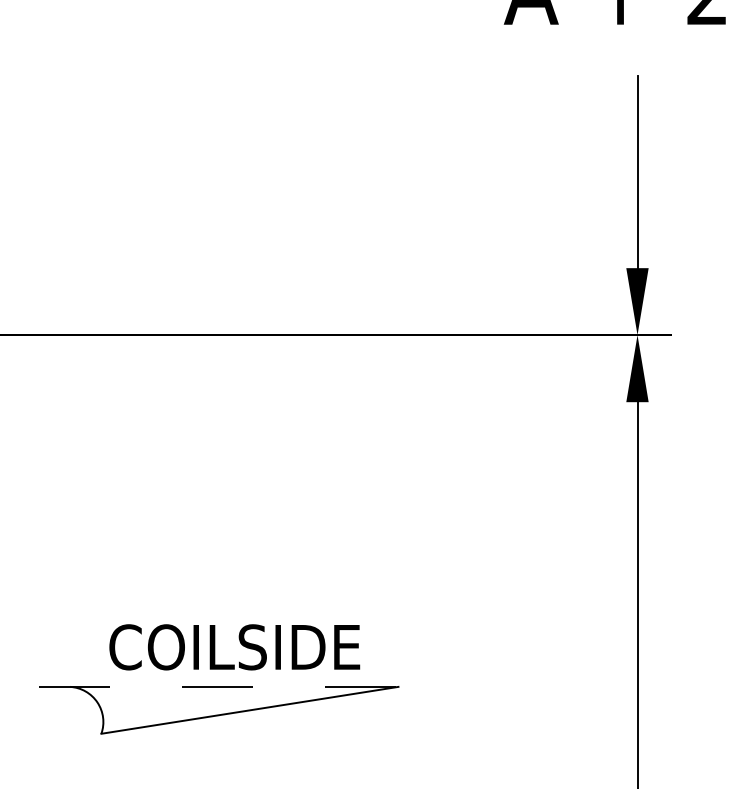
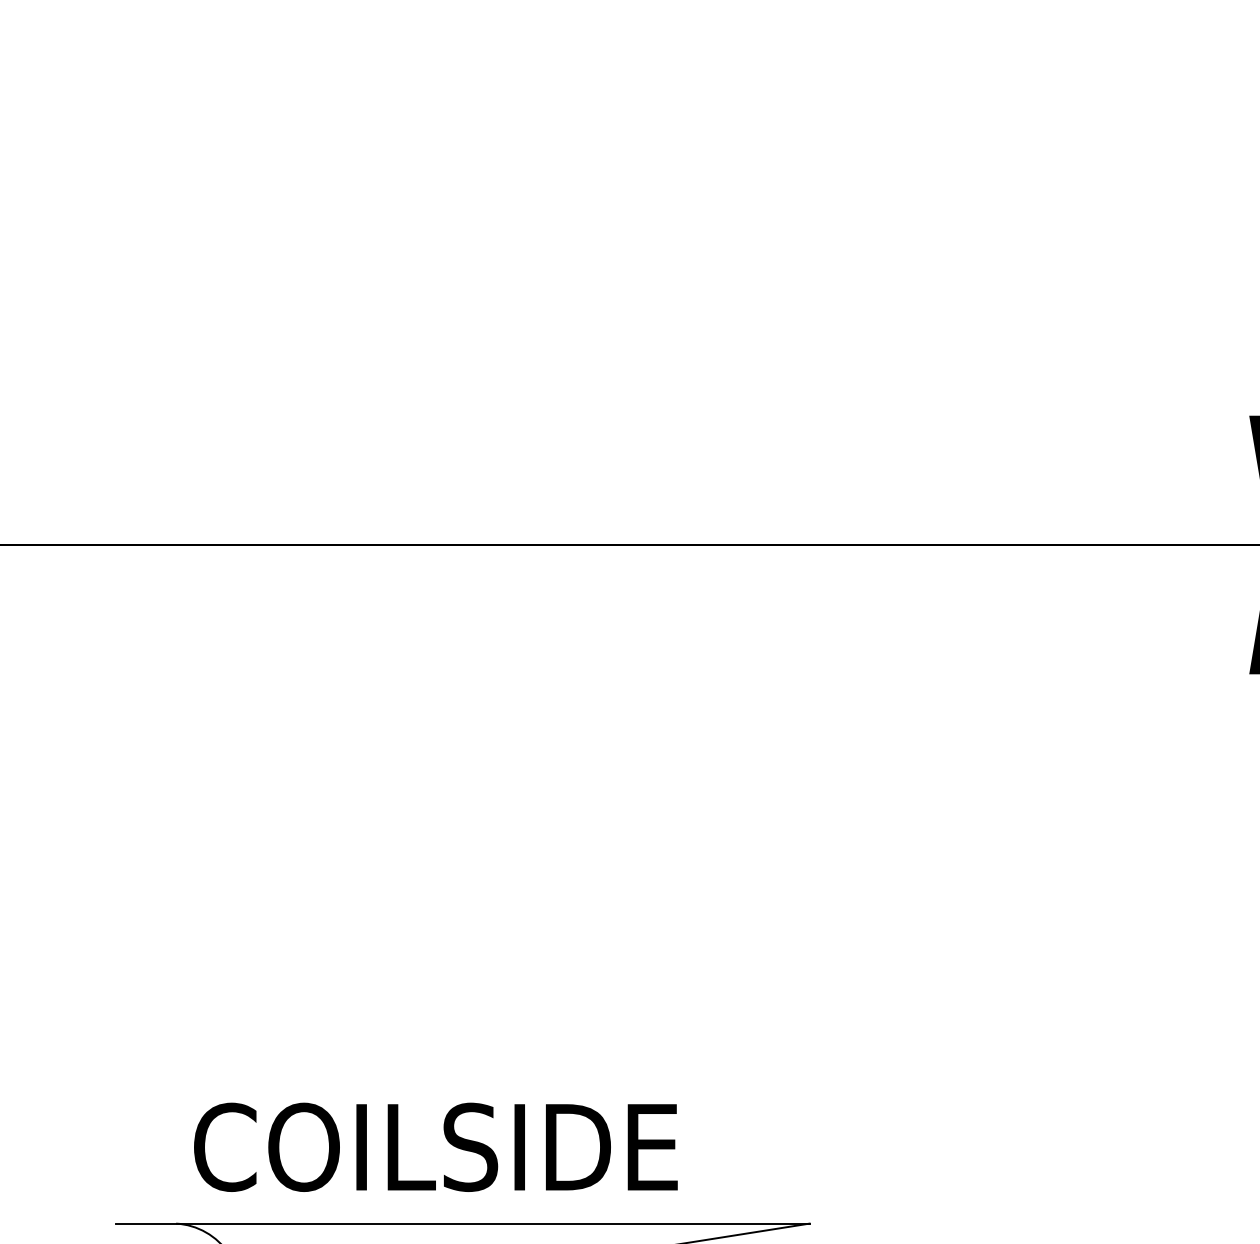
text: (234, 647) -> (435, 1147), moved
line: (218, 686) -> (462, 1222), dashed -> solid

